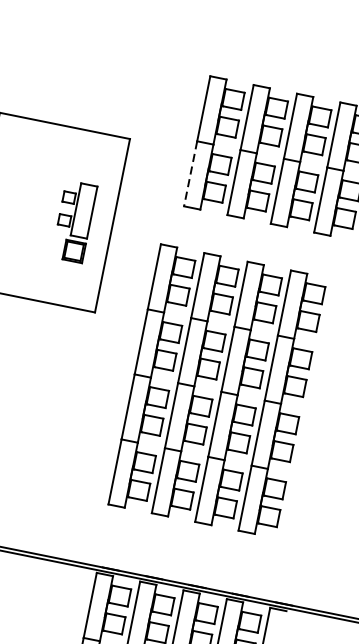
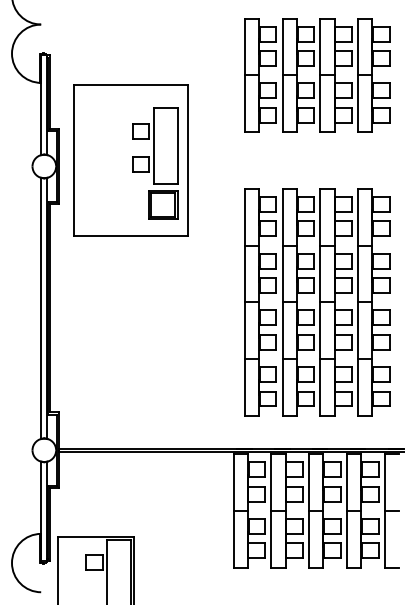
line: (190, 174) -> (244, 104), dashed -> solid
part: (74, 221) -> (155, 163), size x1.67
part: (218, 391) -> (317, 302), moved

